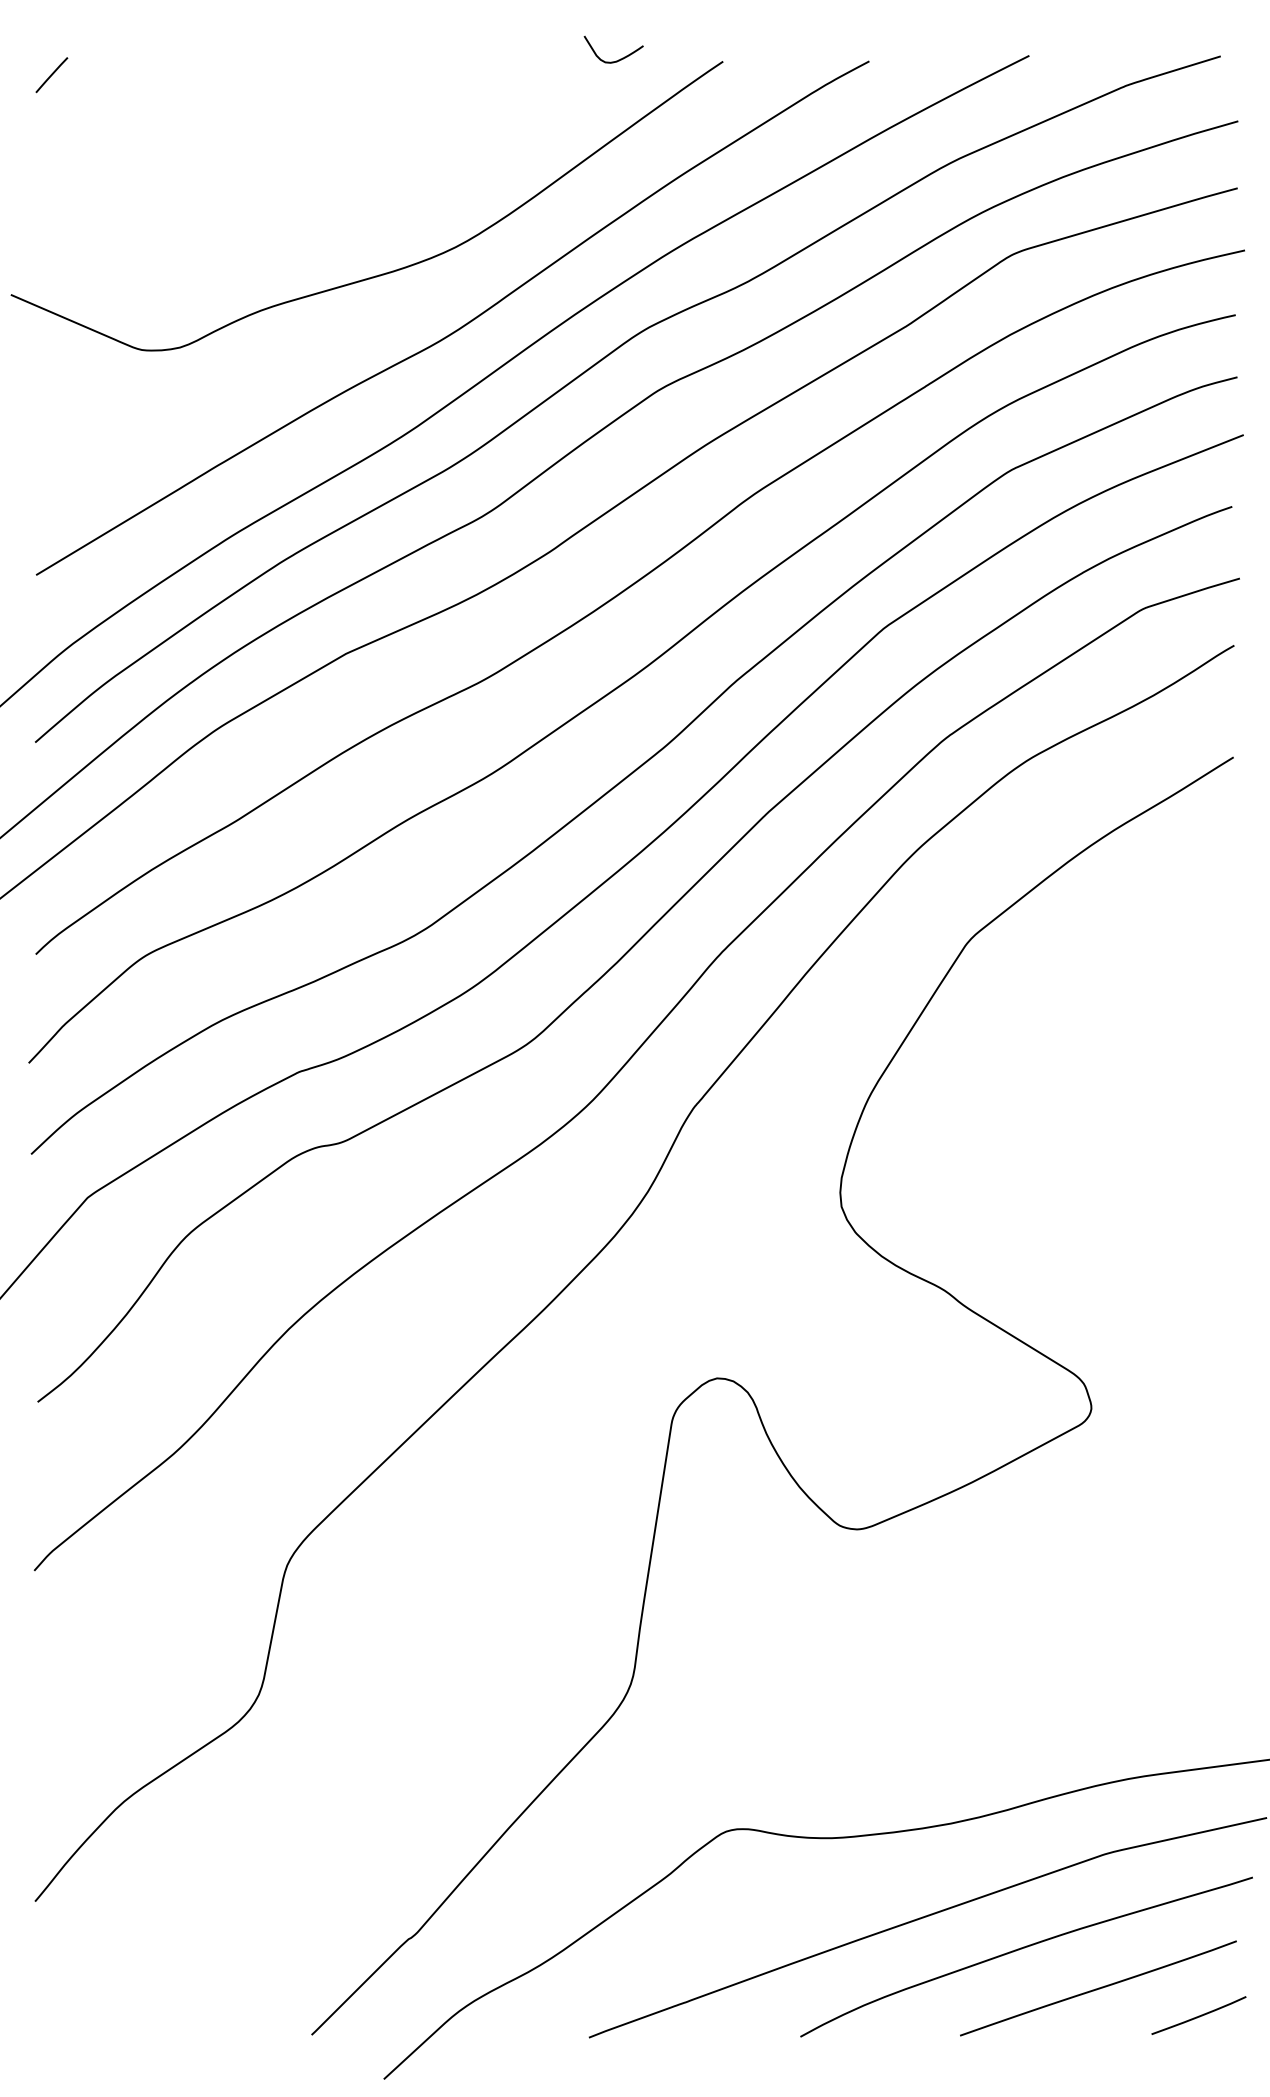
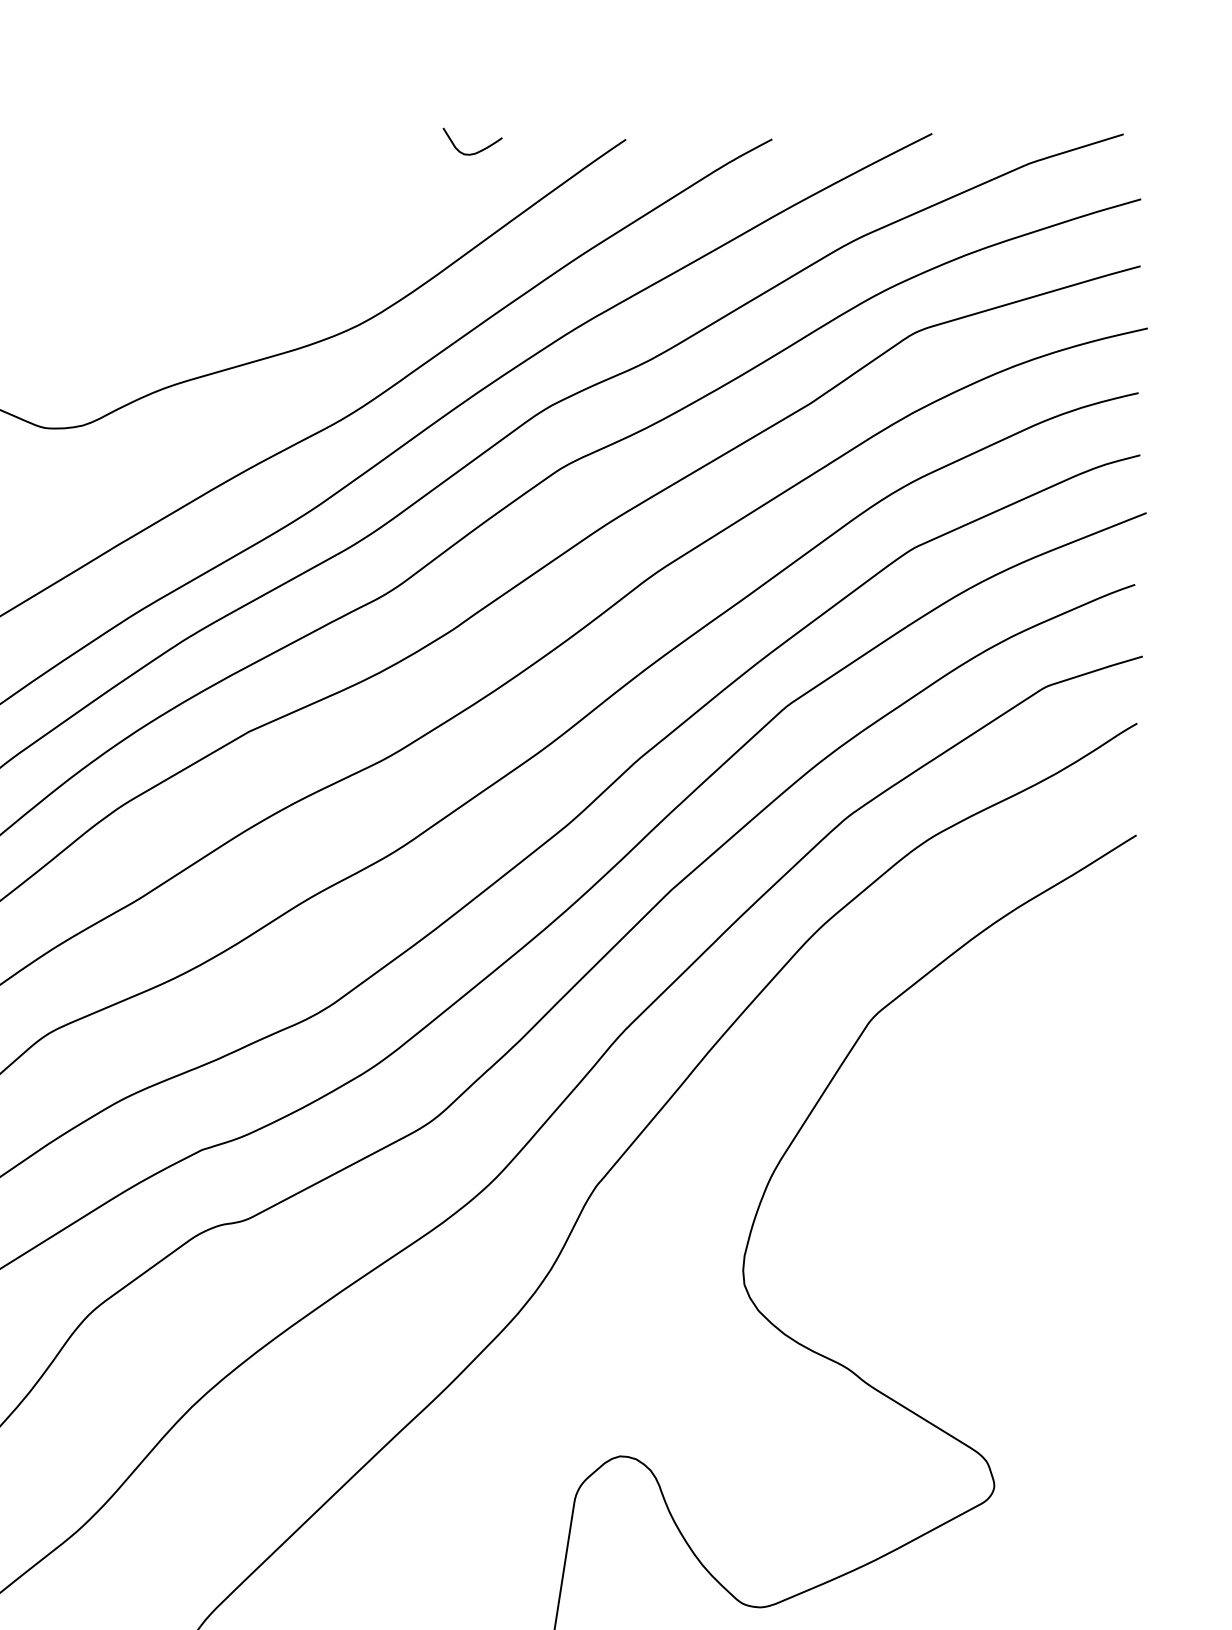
curve: (618, 59) -> (477, 151), moved

